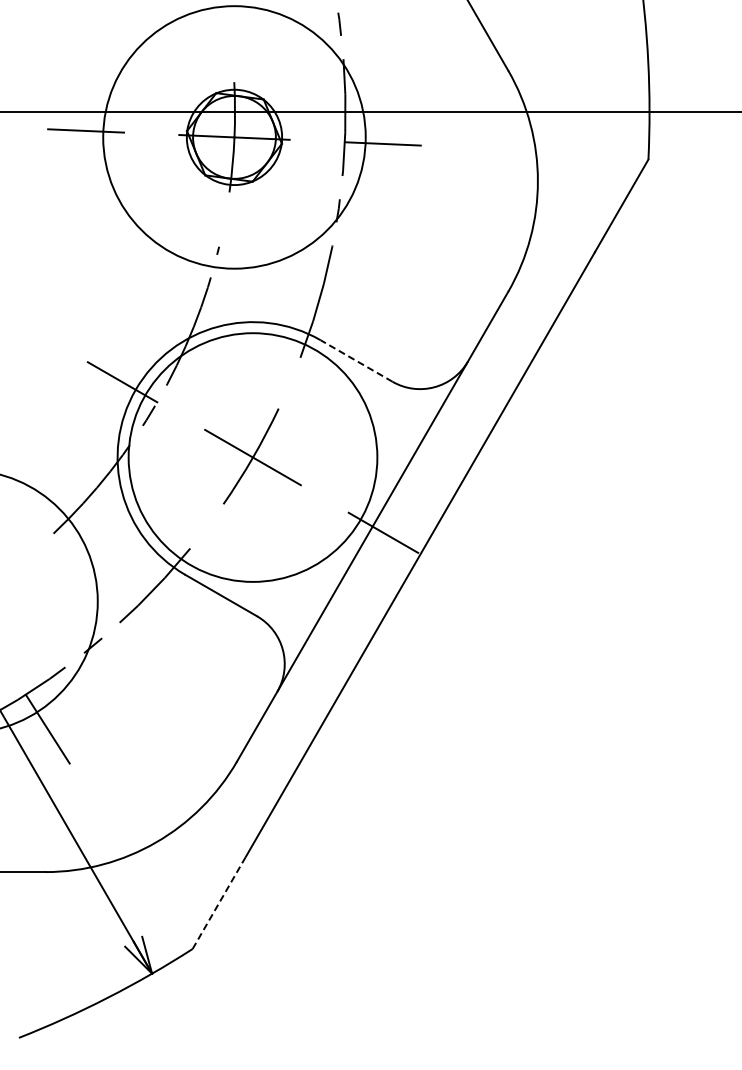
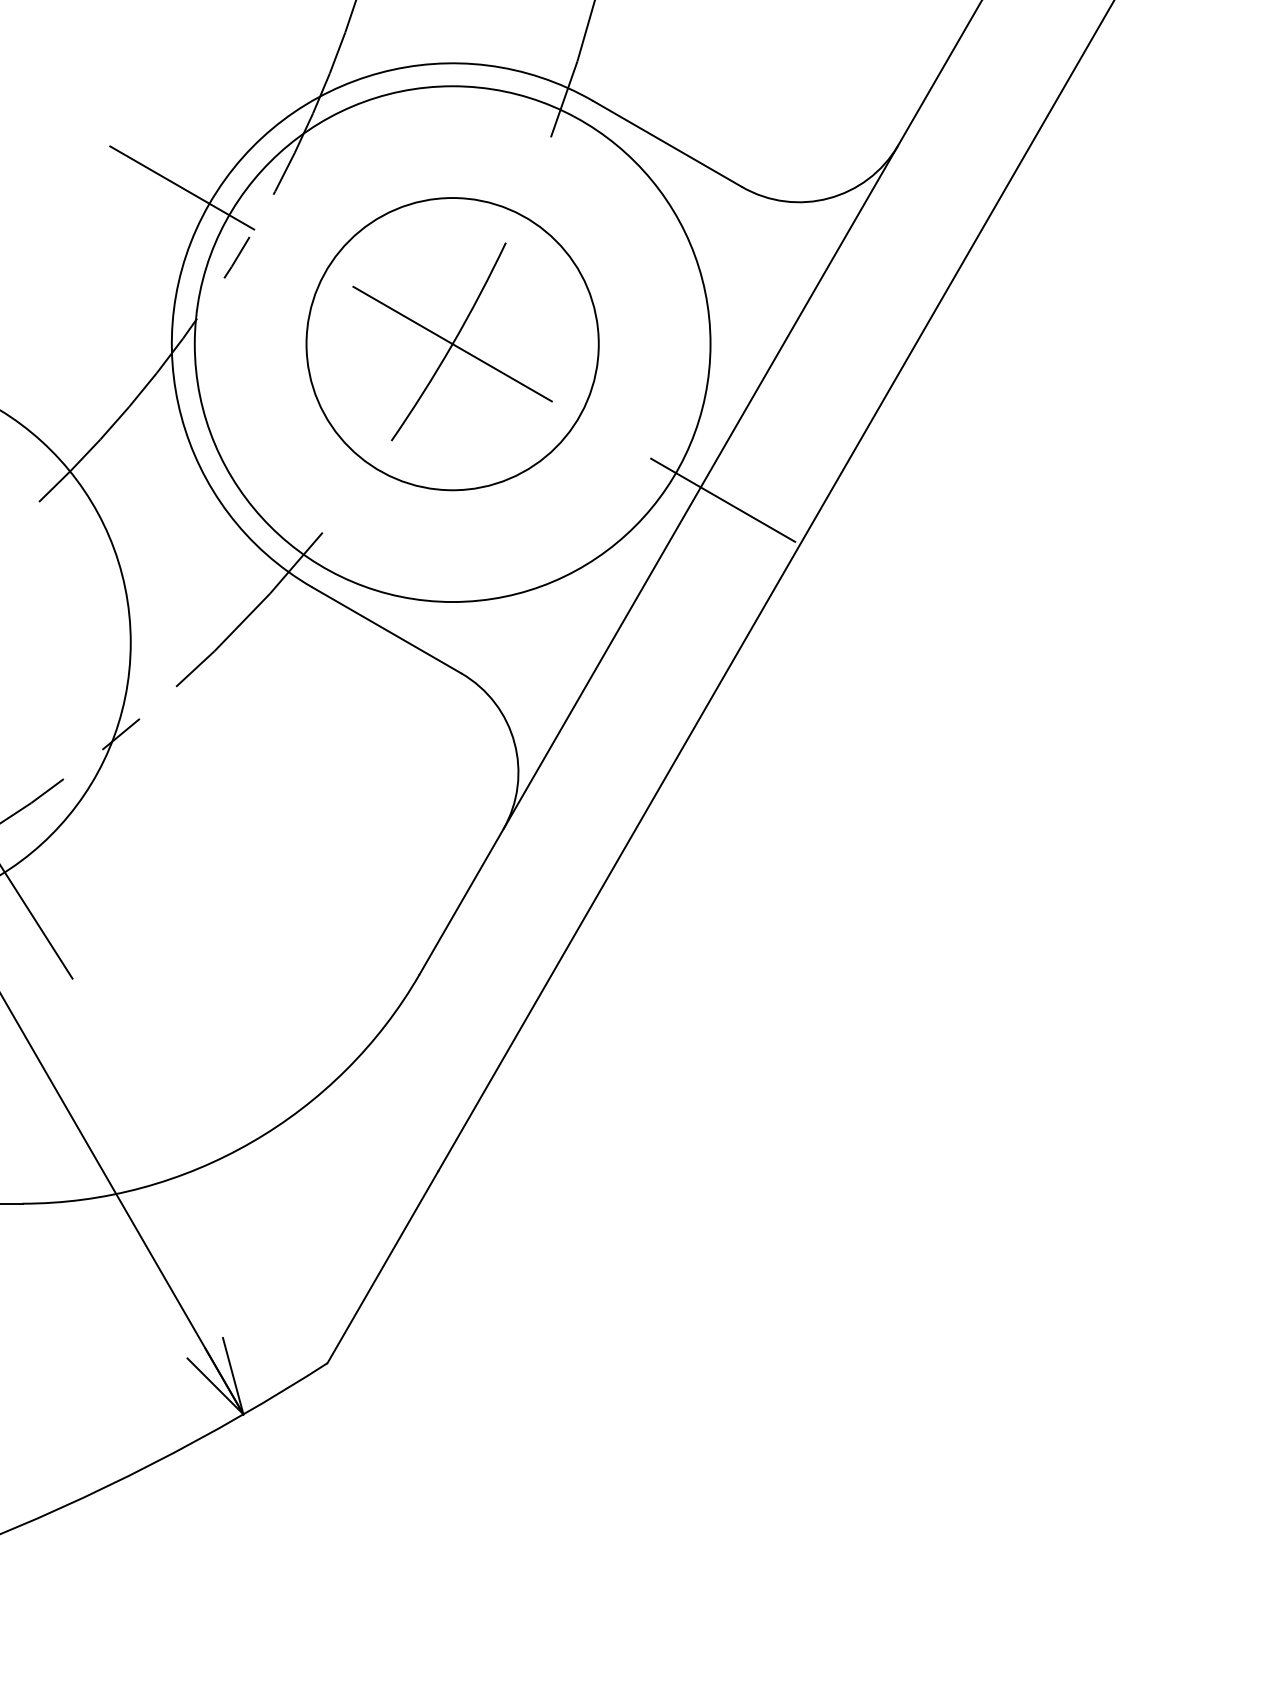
line: (356, 360) -> (667, 142), dashed -> solid
circle: (252, 457) -> (451, 344), added
line: (219, 902) -> (383, 1266), dashed -> solid

